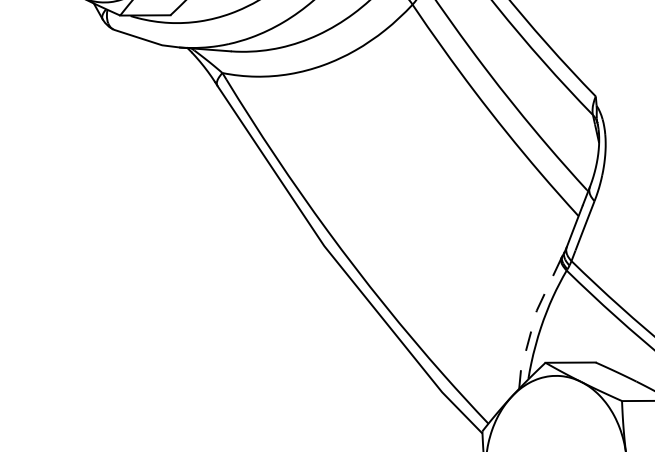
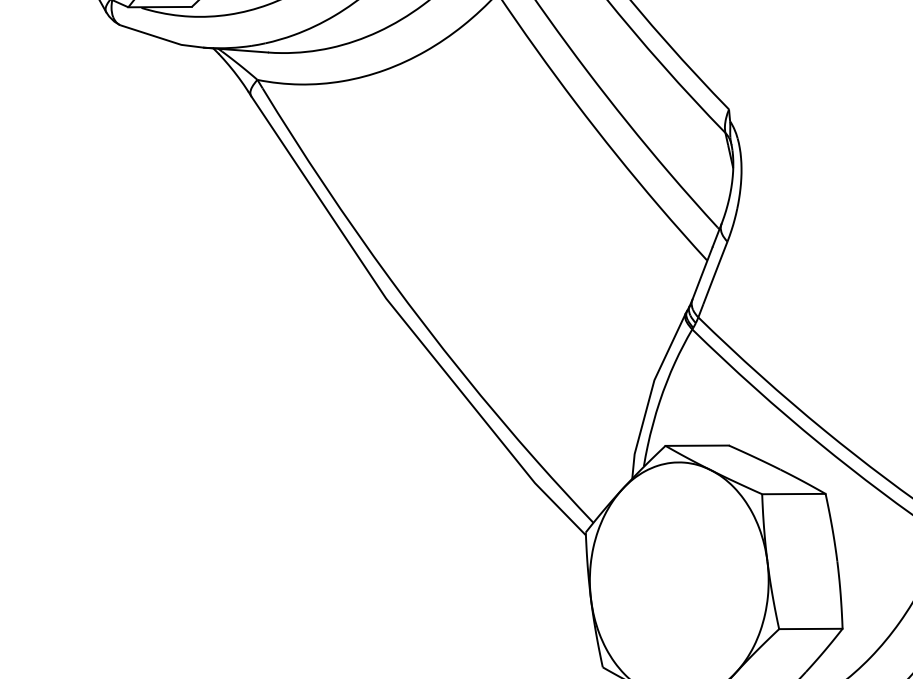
line: (533, 321) -> (650, 393), dashed -> solid

